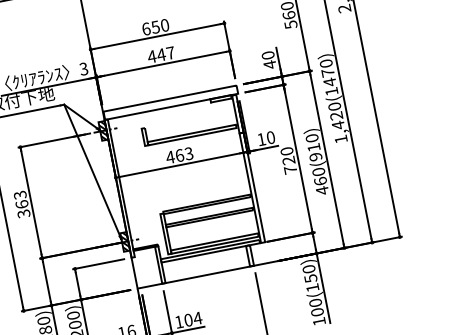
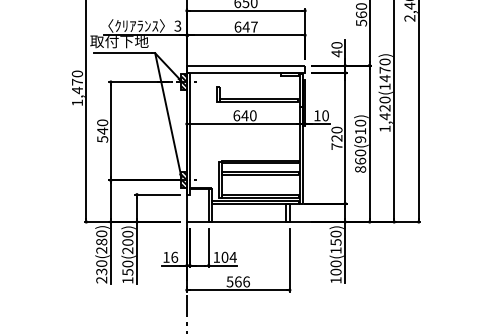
text: (151, 56) -> (237, 26), 447 -> 647
text: (179, 155) -> (244, 115), 463 -> 640
text: (322, 190) -> (360, 169), 460(910) -> 860(910)
text: (21, 203) -> (102, 130), 363 -> 540

